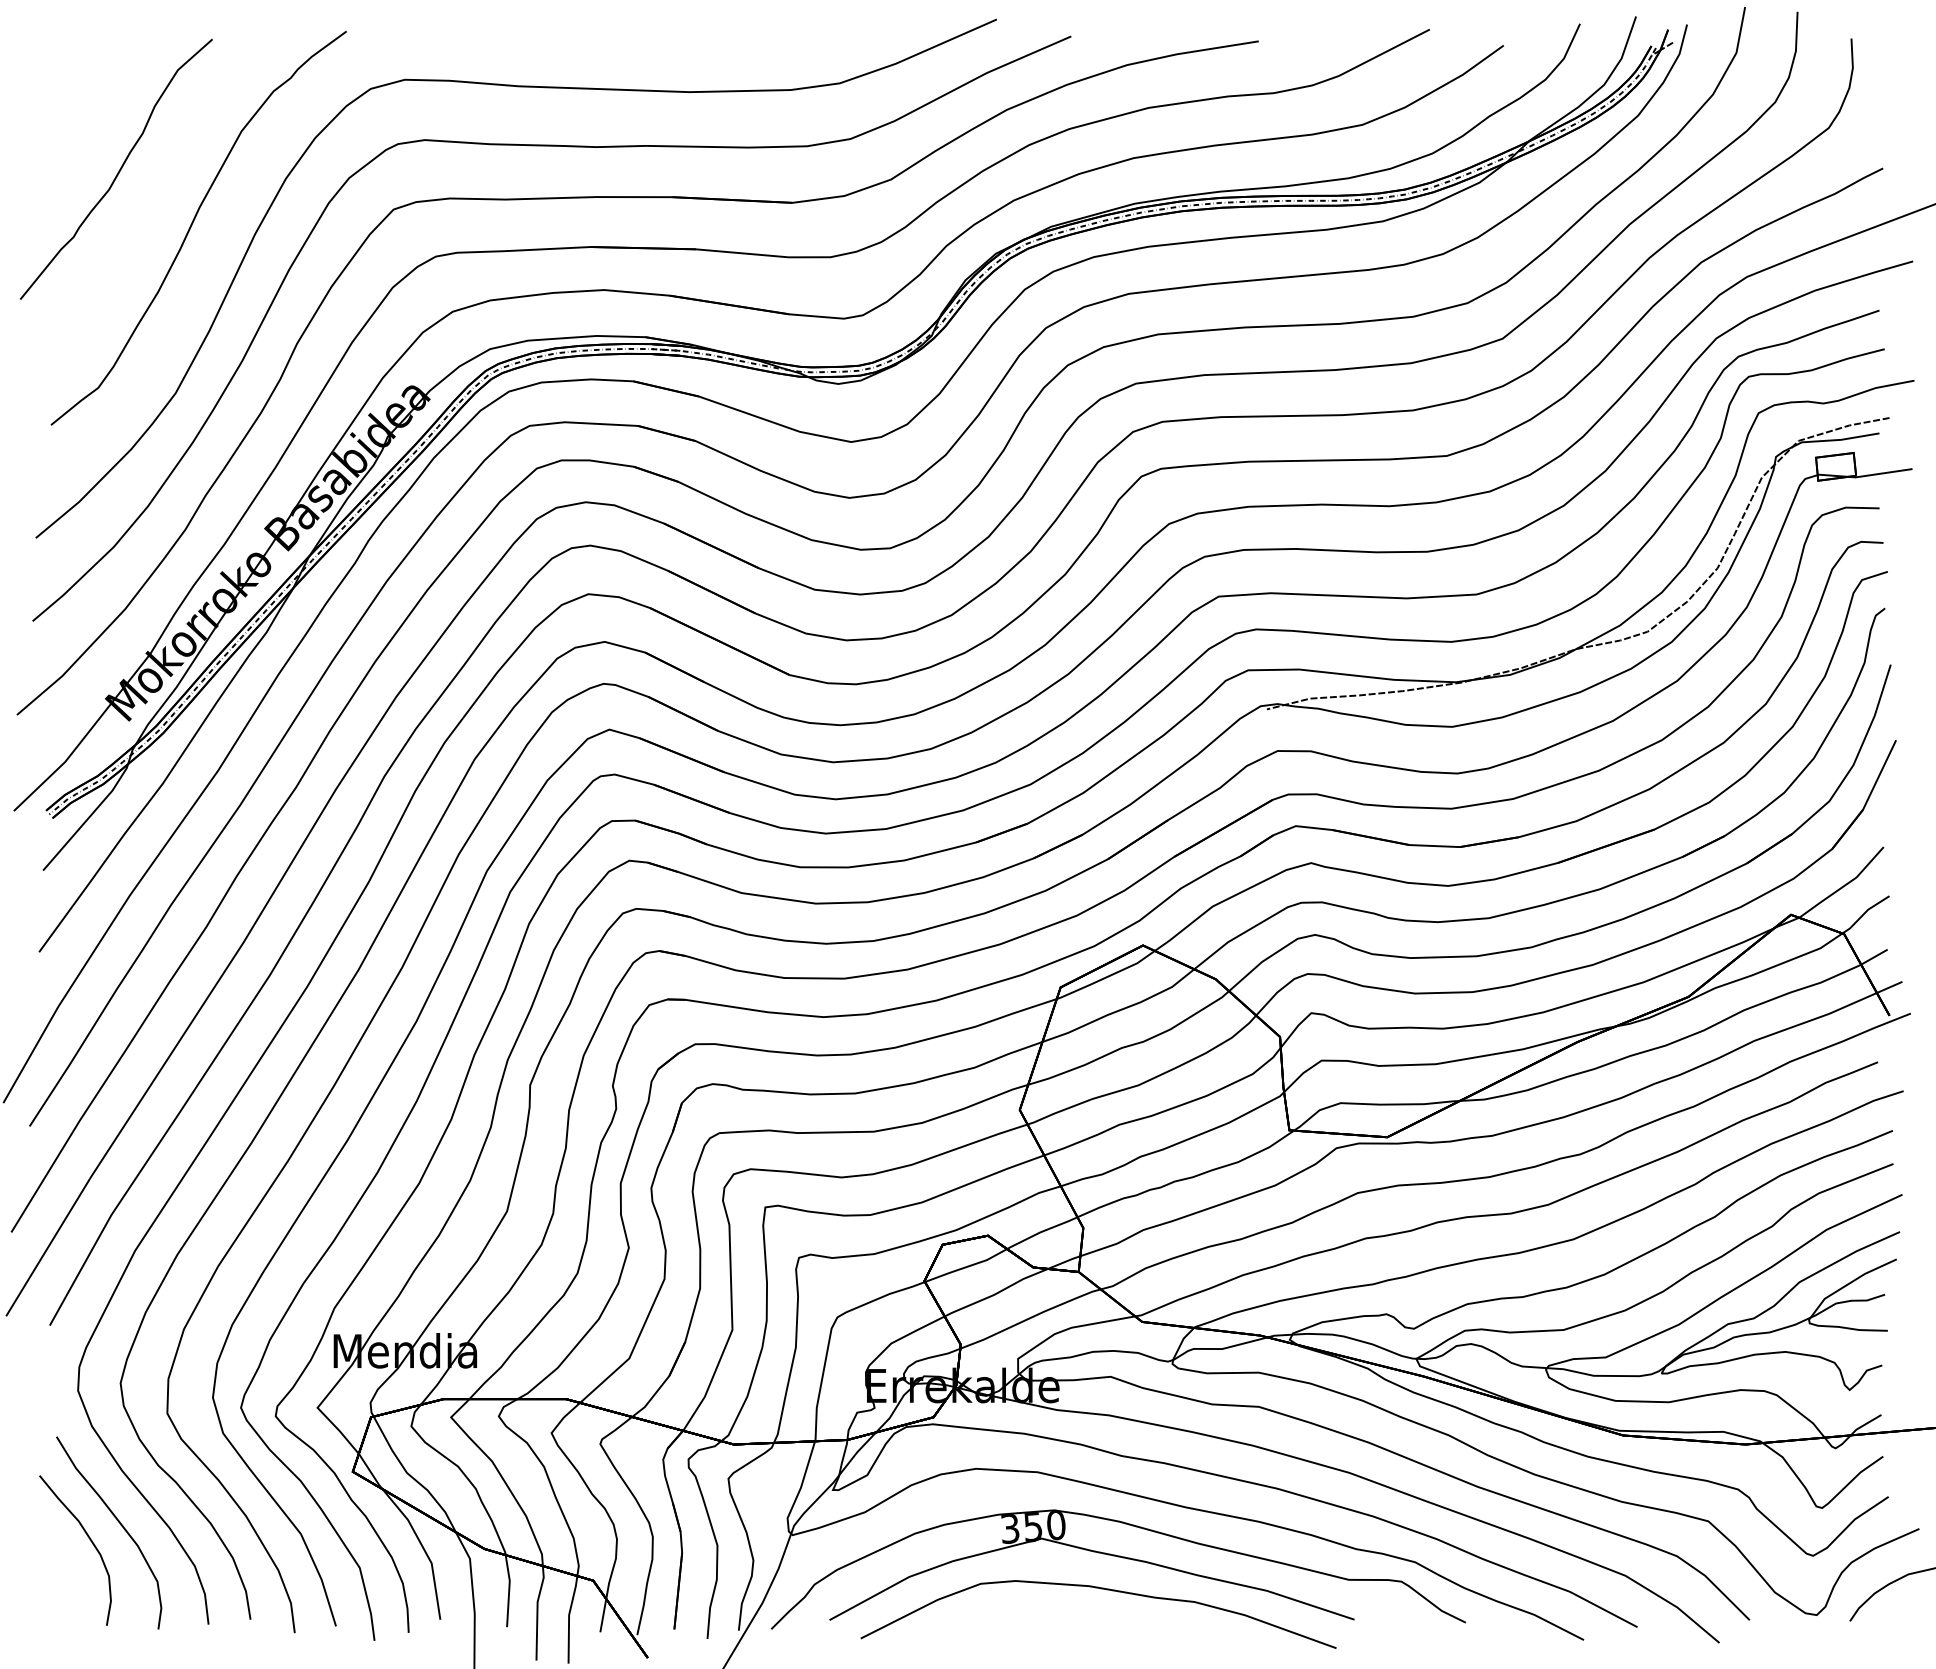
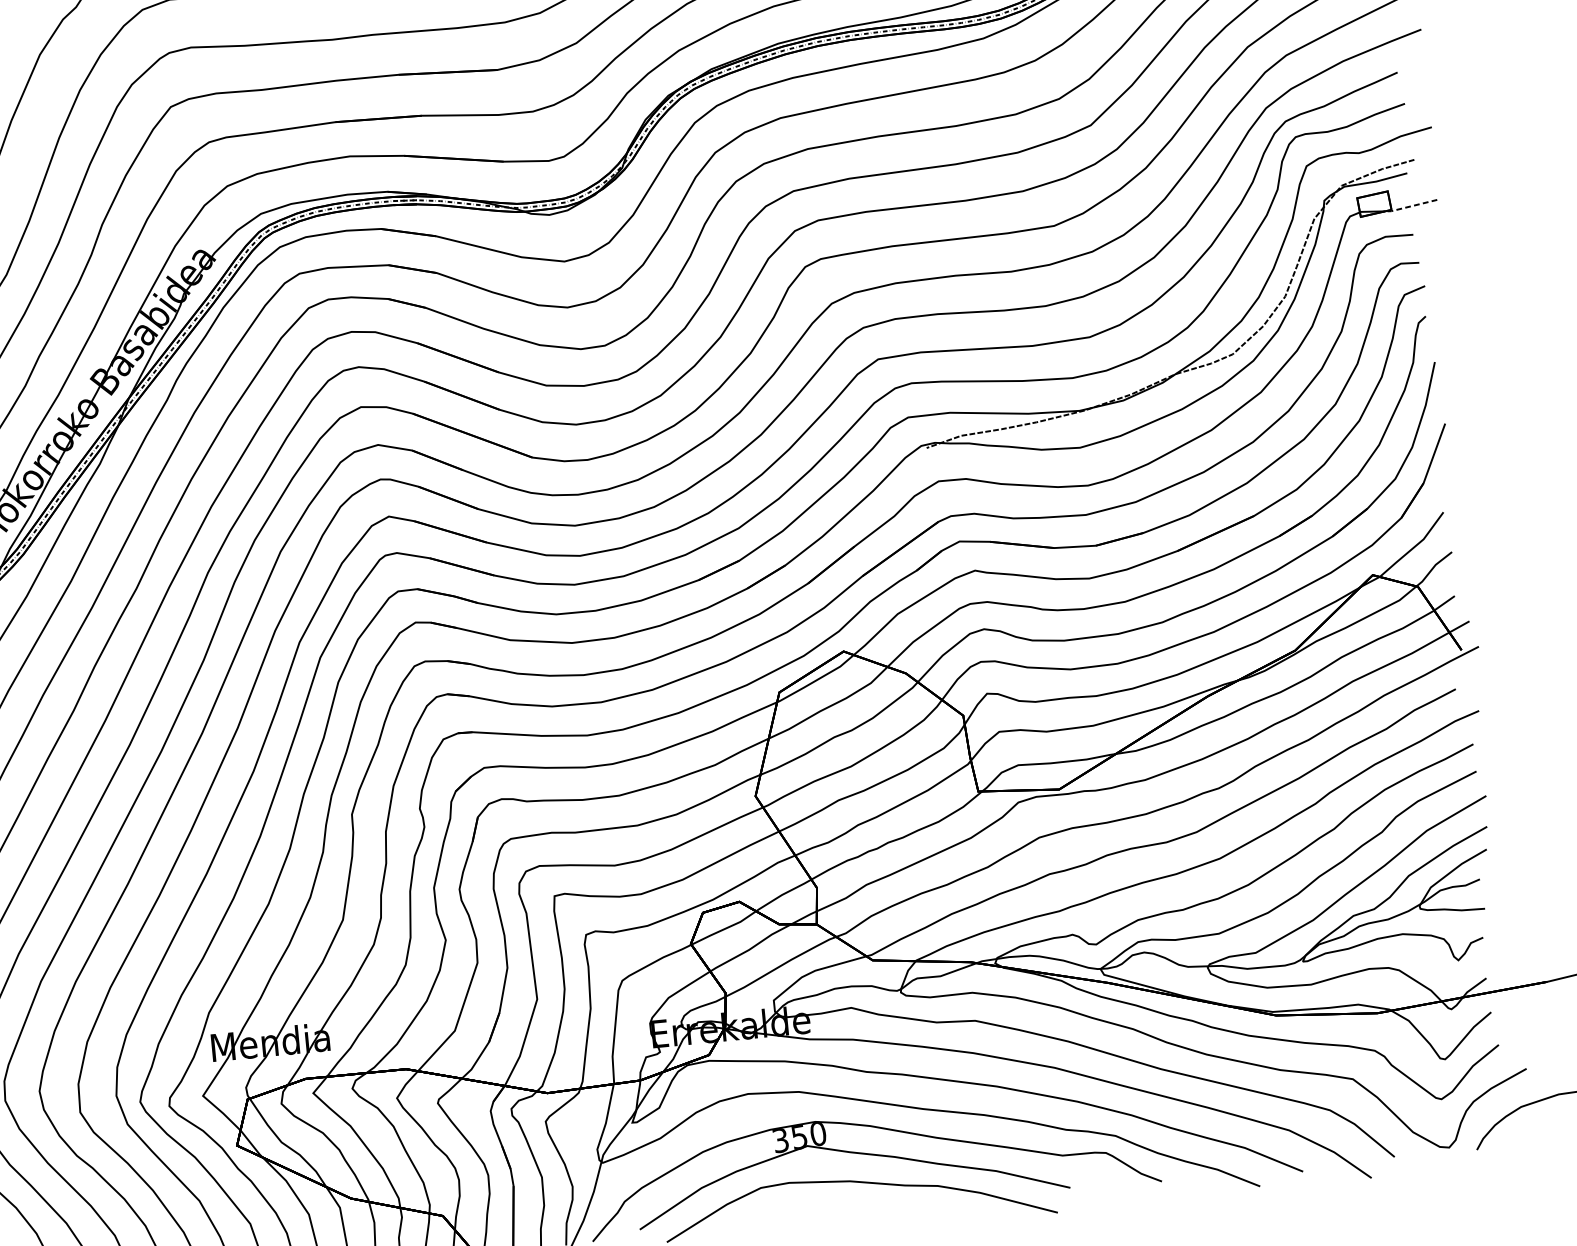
line: (1879, 473) -> (1410, 206), solid -> dashed

